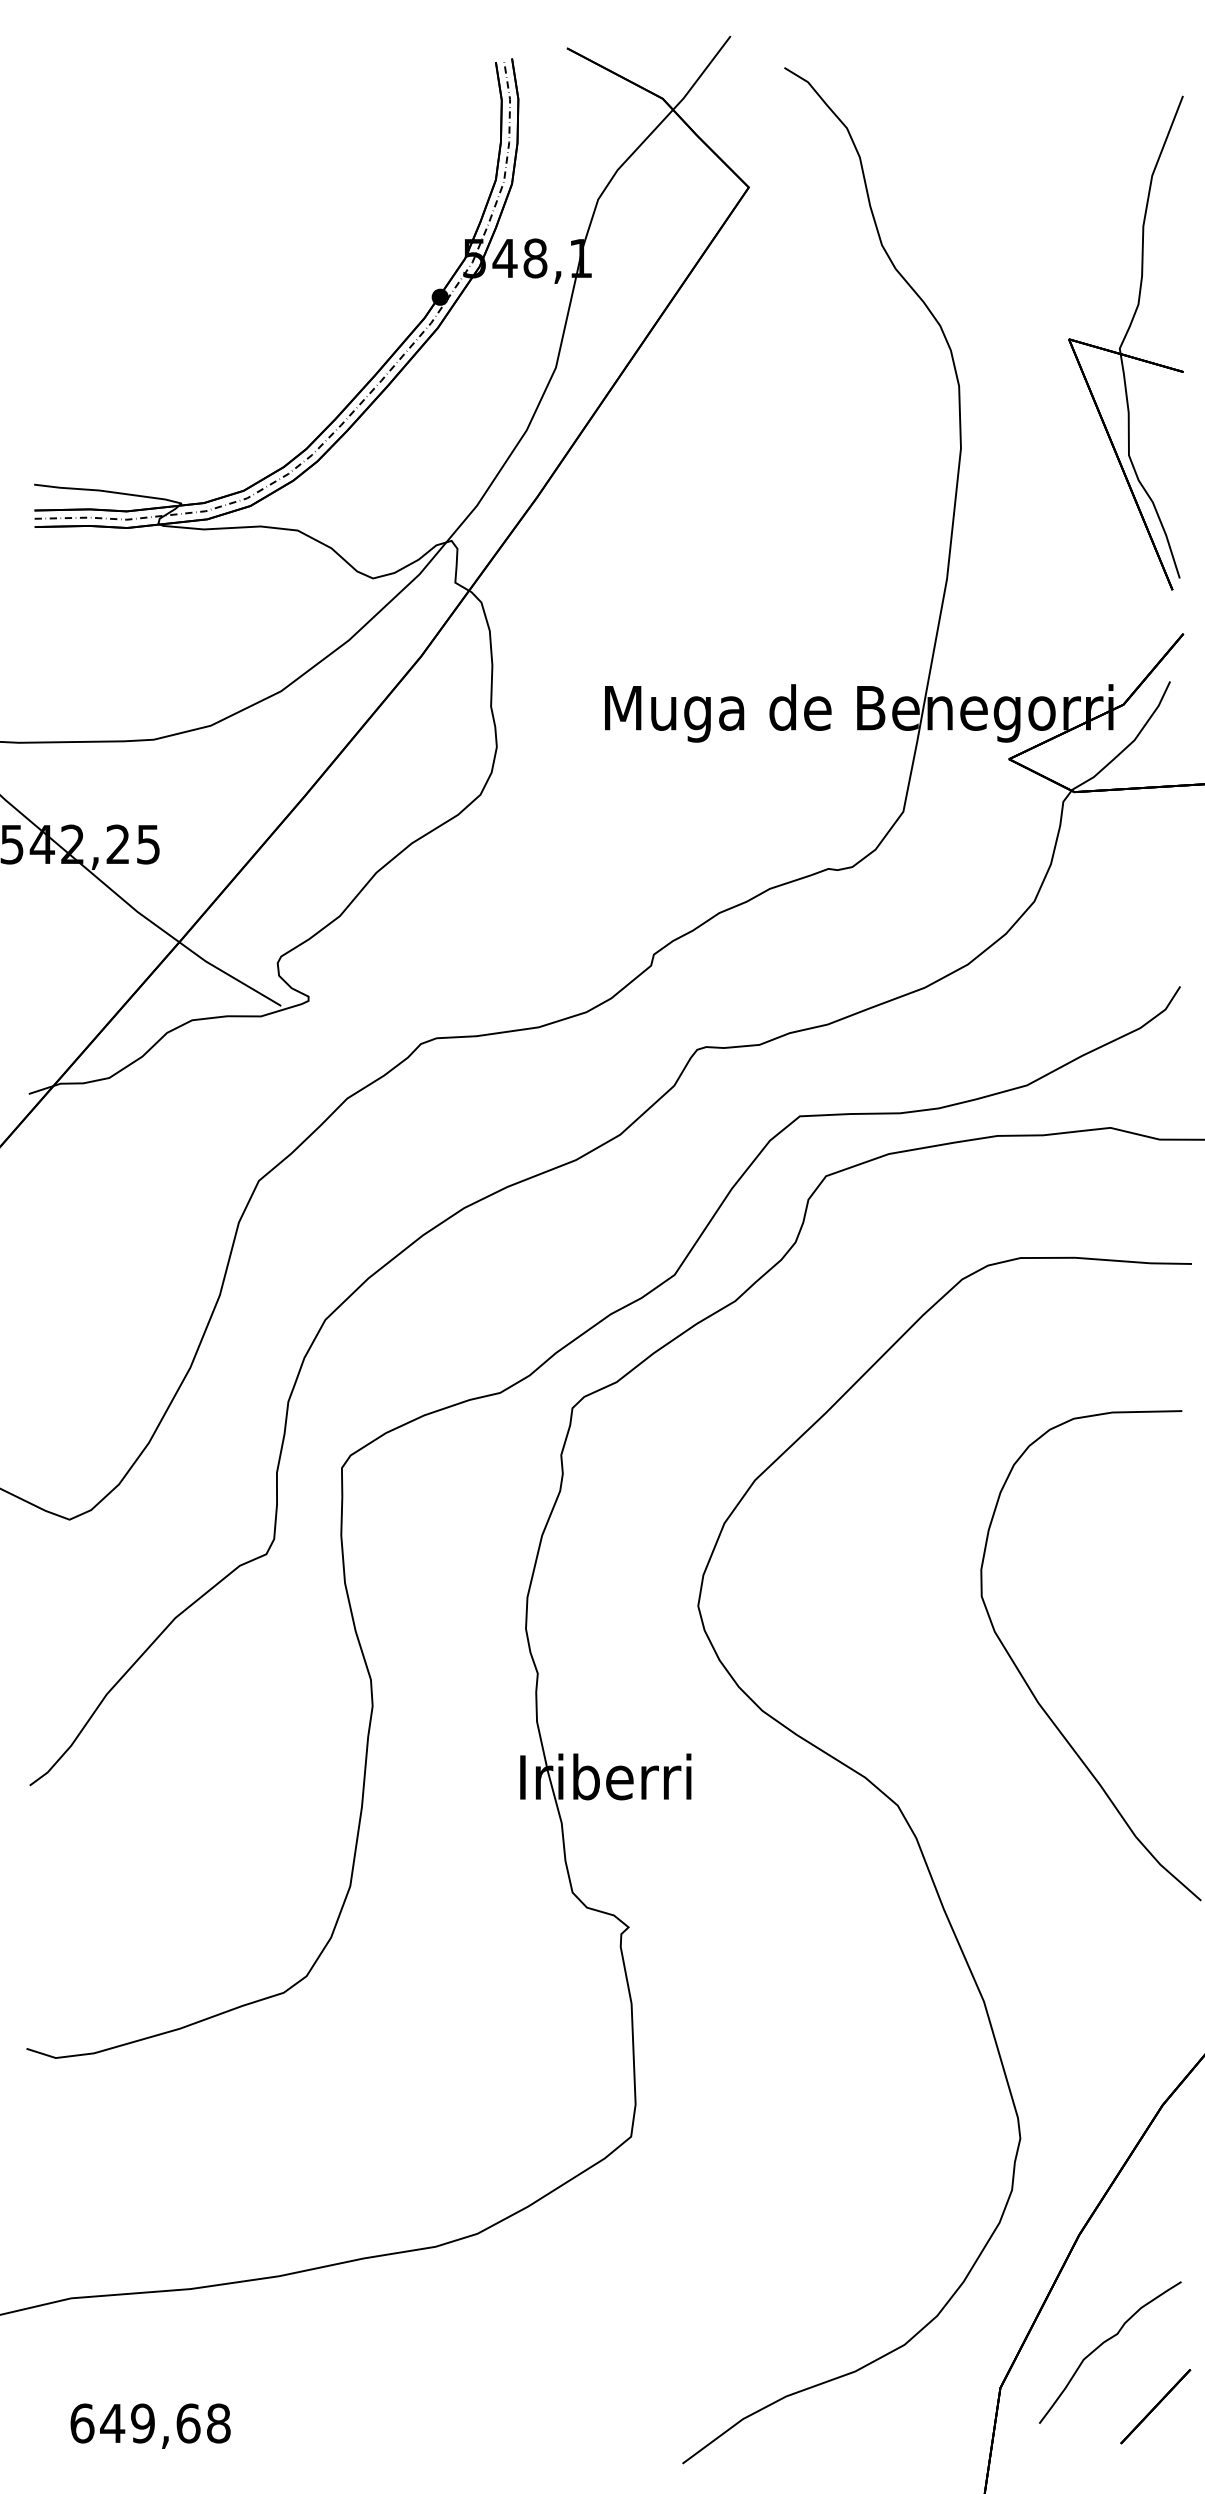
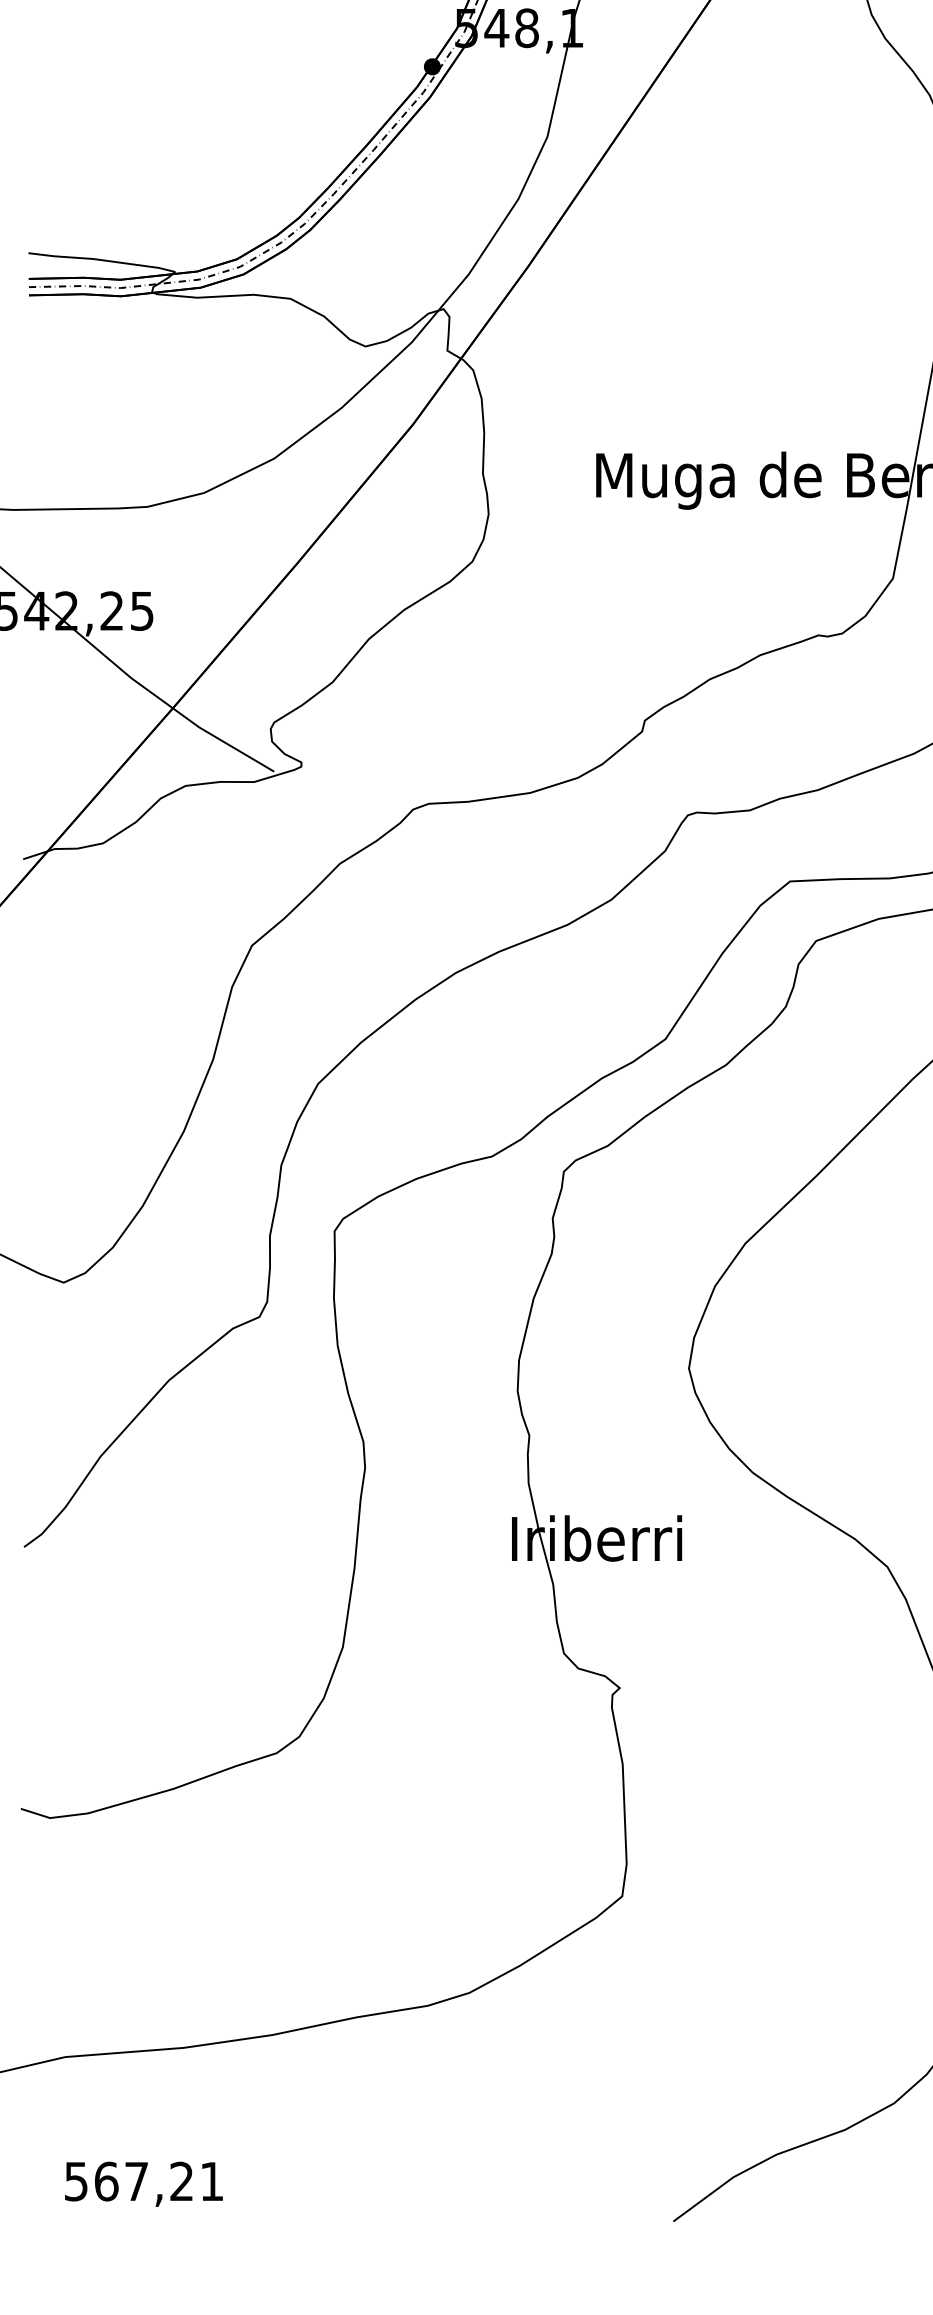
text: (150, 2423) -> (144, 2181), 649,68 -> 567,21

